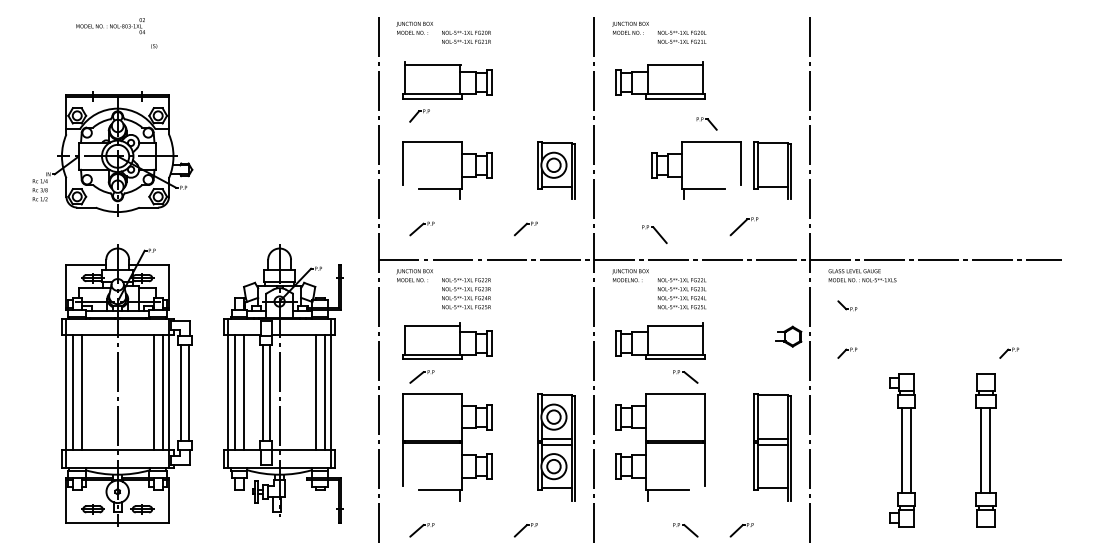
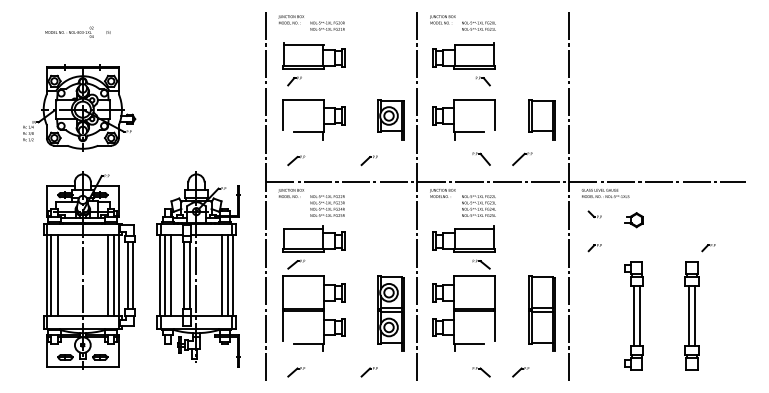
text: (110, 26) -> (69, 32), moved
part: (706, 123) -> (482, 81), moved
part: (682, 170) -> (453, 119), moved
part: (654, 234) -> (481, 158), moved
part: (788, 336) -> (633, 220), moved

